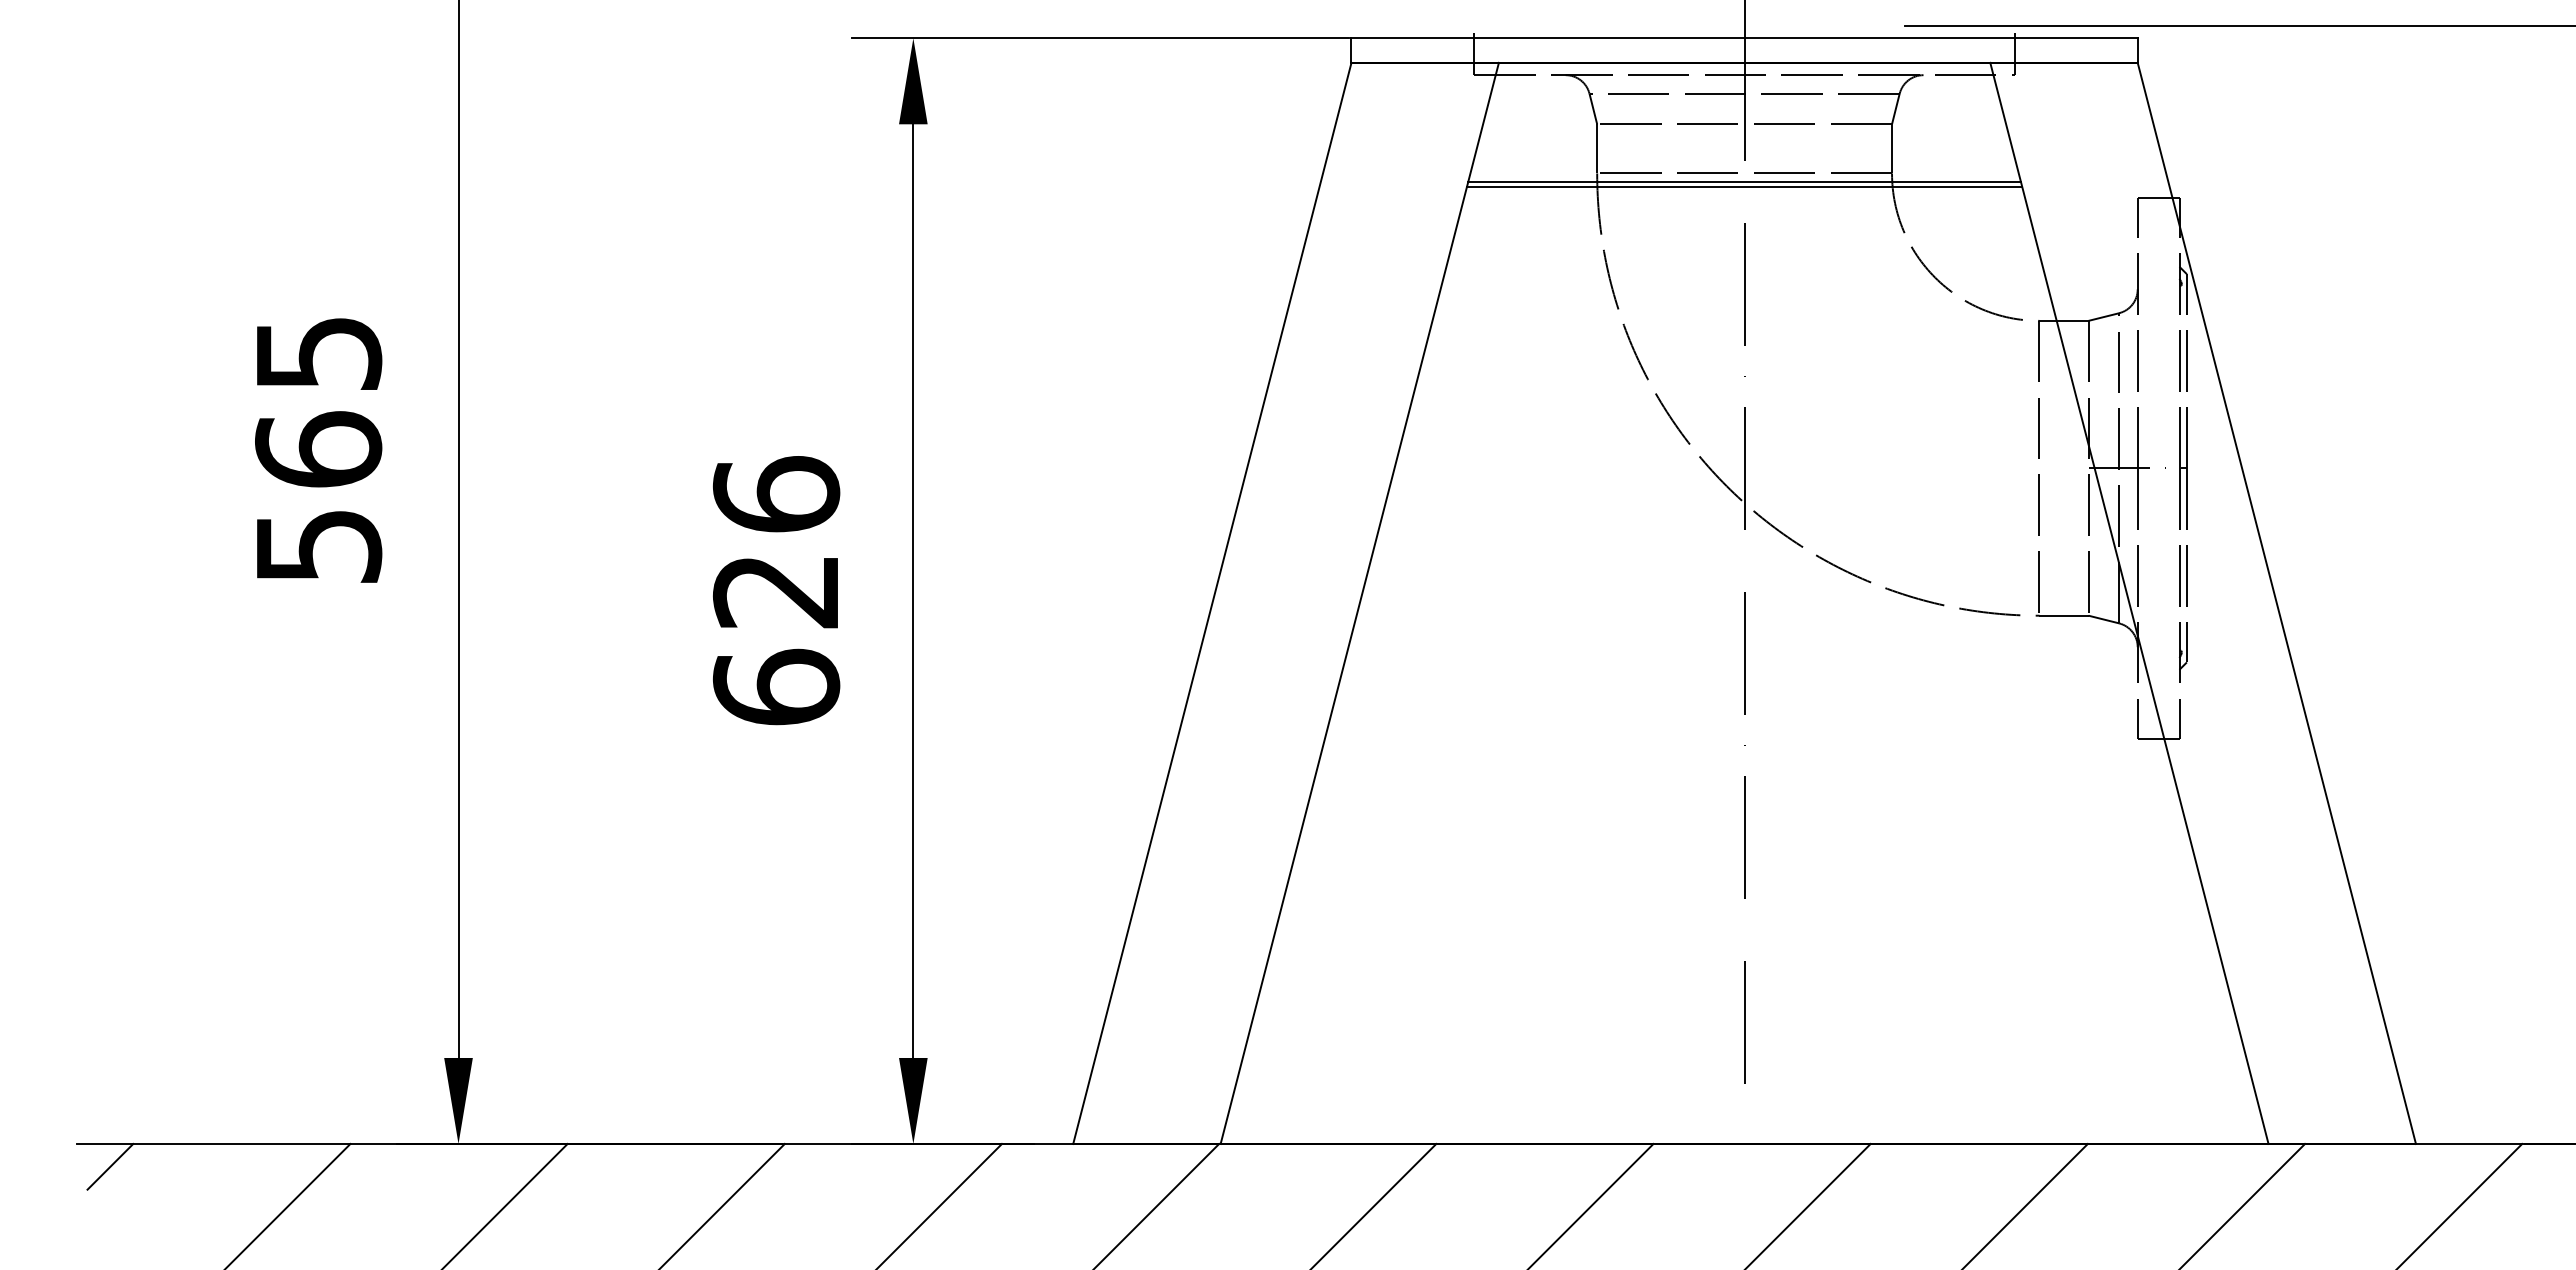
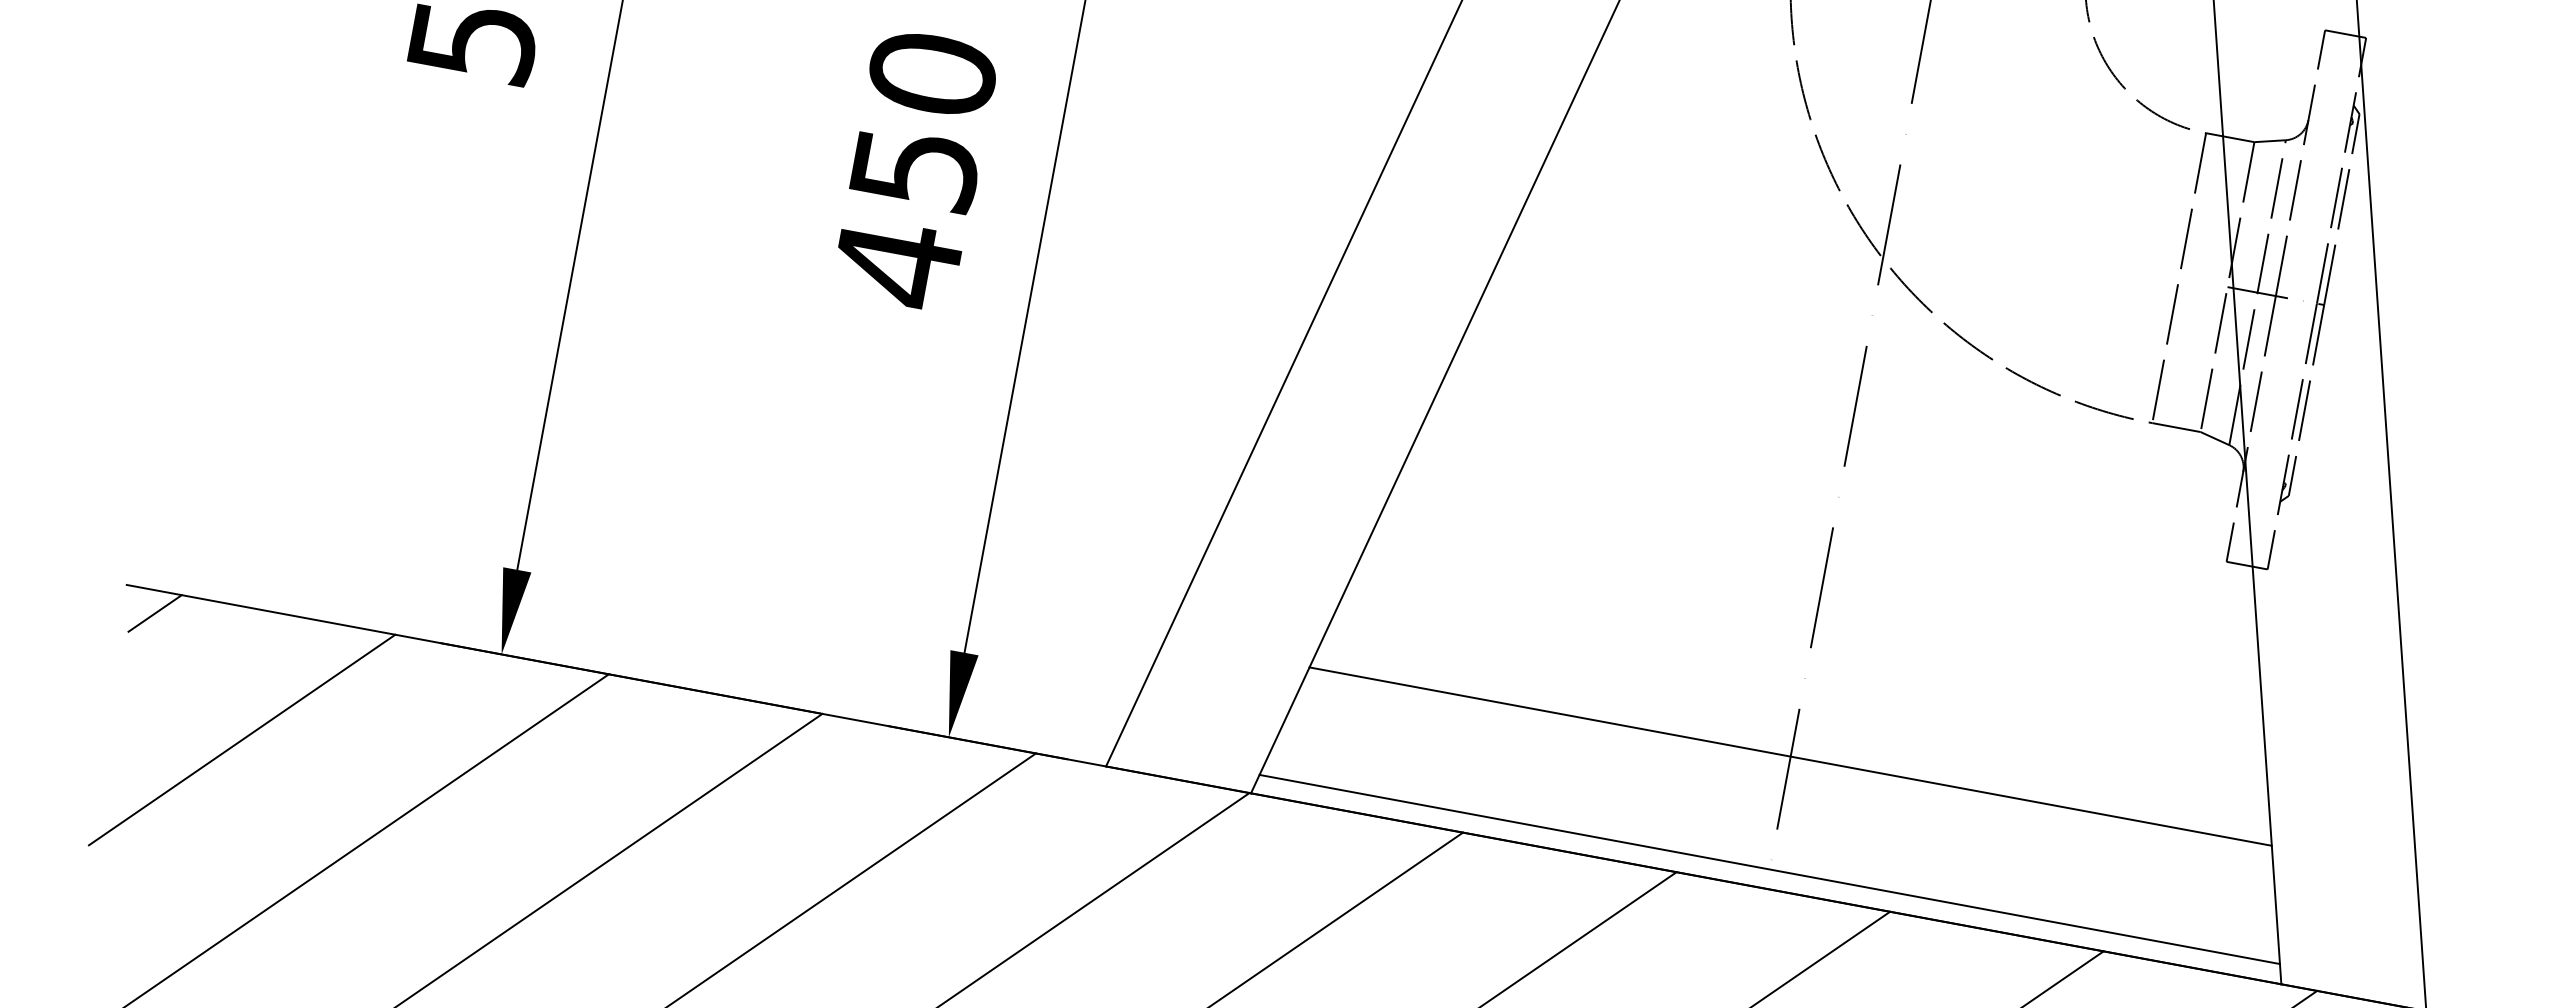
text: (776, 592) -> (914, 170), 626 -> 450
line: (1744, 1009) -> (1790, 756), added
line: (1744, 1124) -> (1769, 869), added

